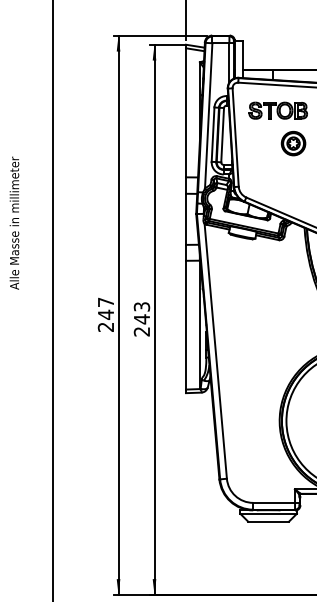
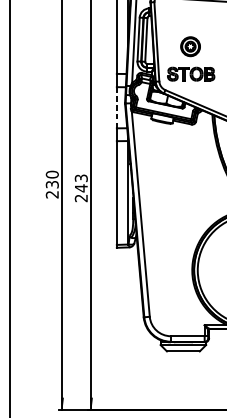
part: (277, 110) -> (190, 74), moved
part: (293, 143) -> (190, 46), moved
line: (186, 219) -> (117, 107), solid -> dashed
text: (105, 308) -> (51, 179), 247 -> 230

